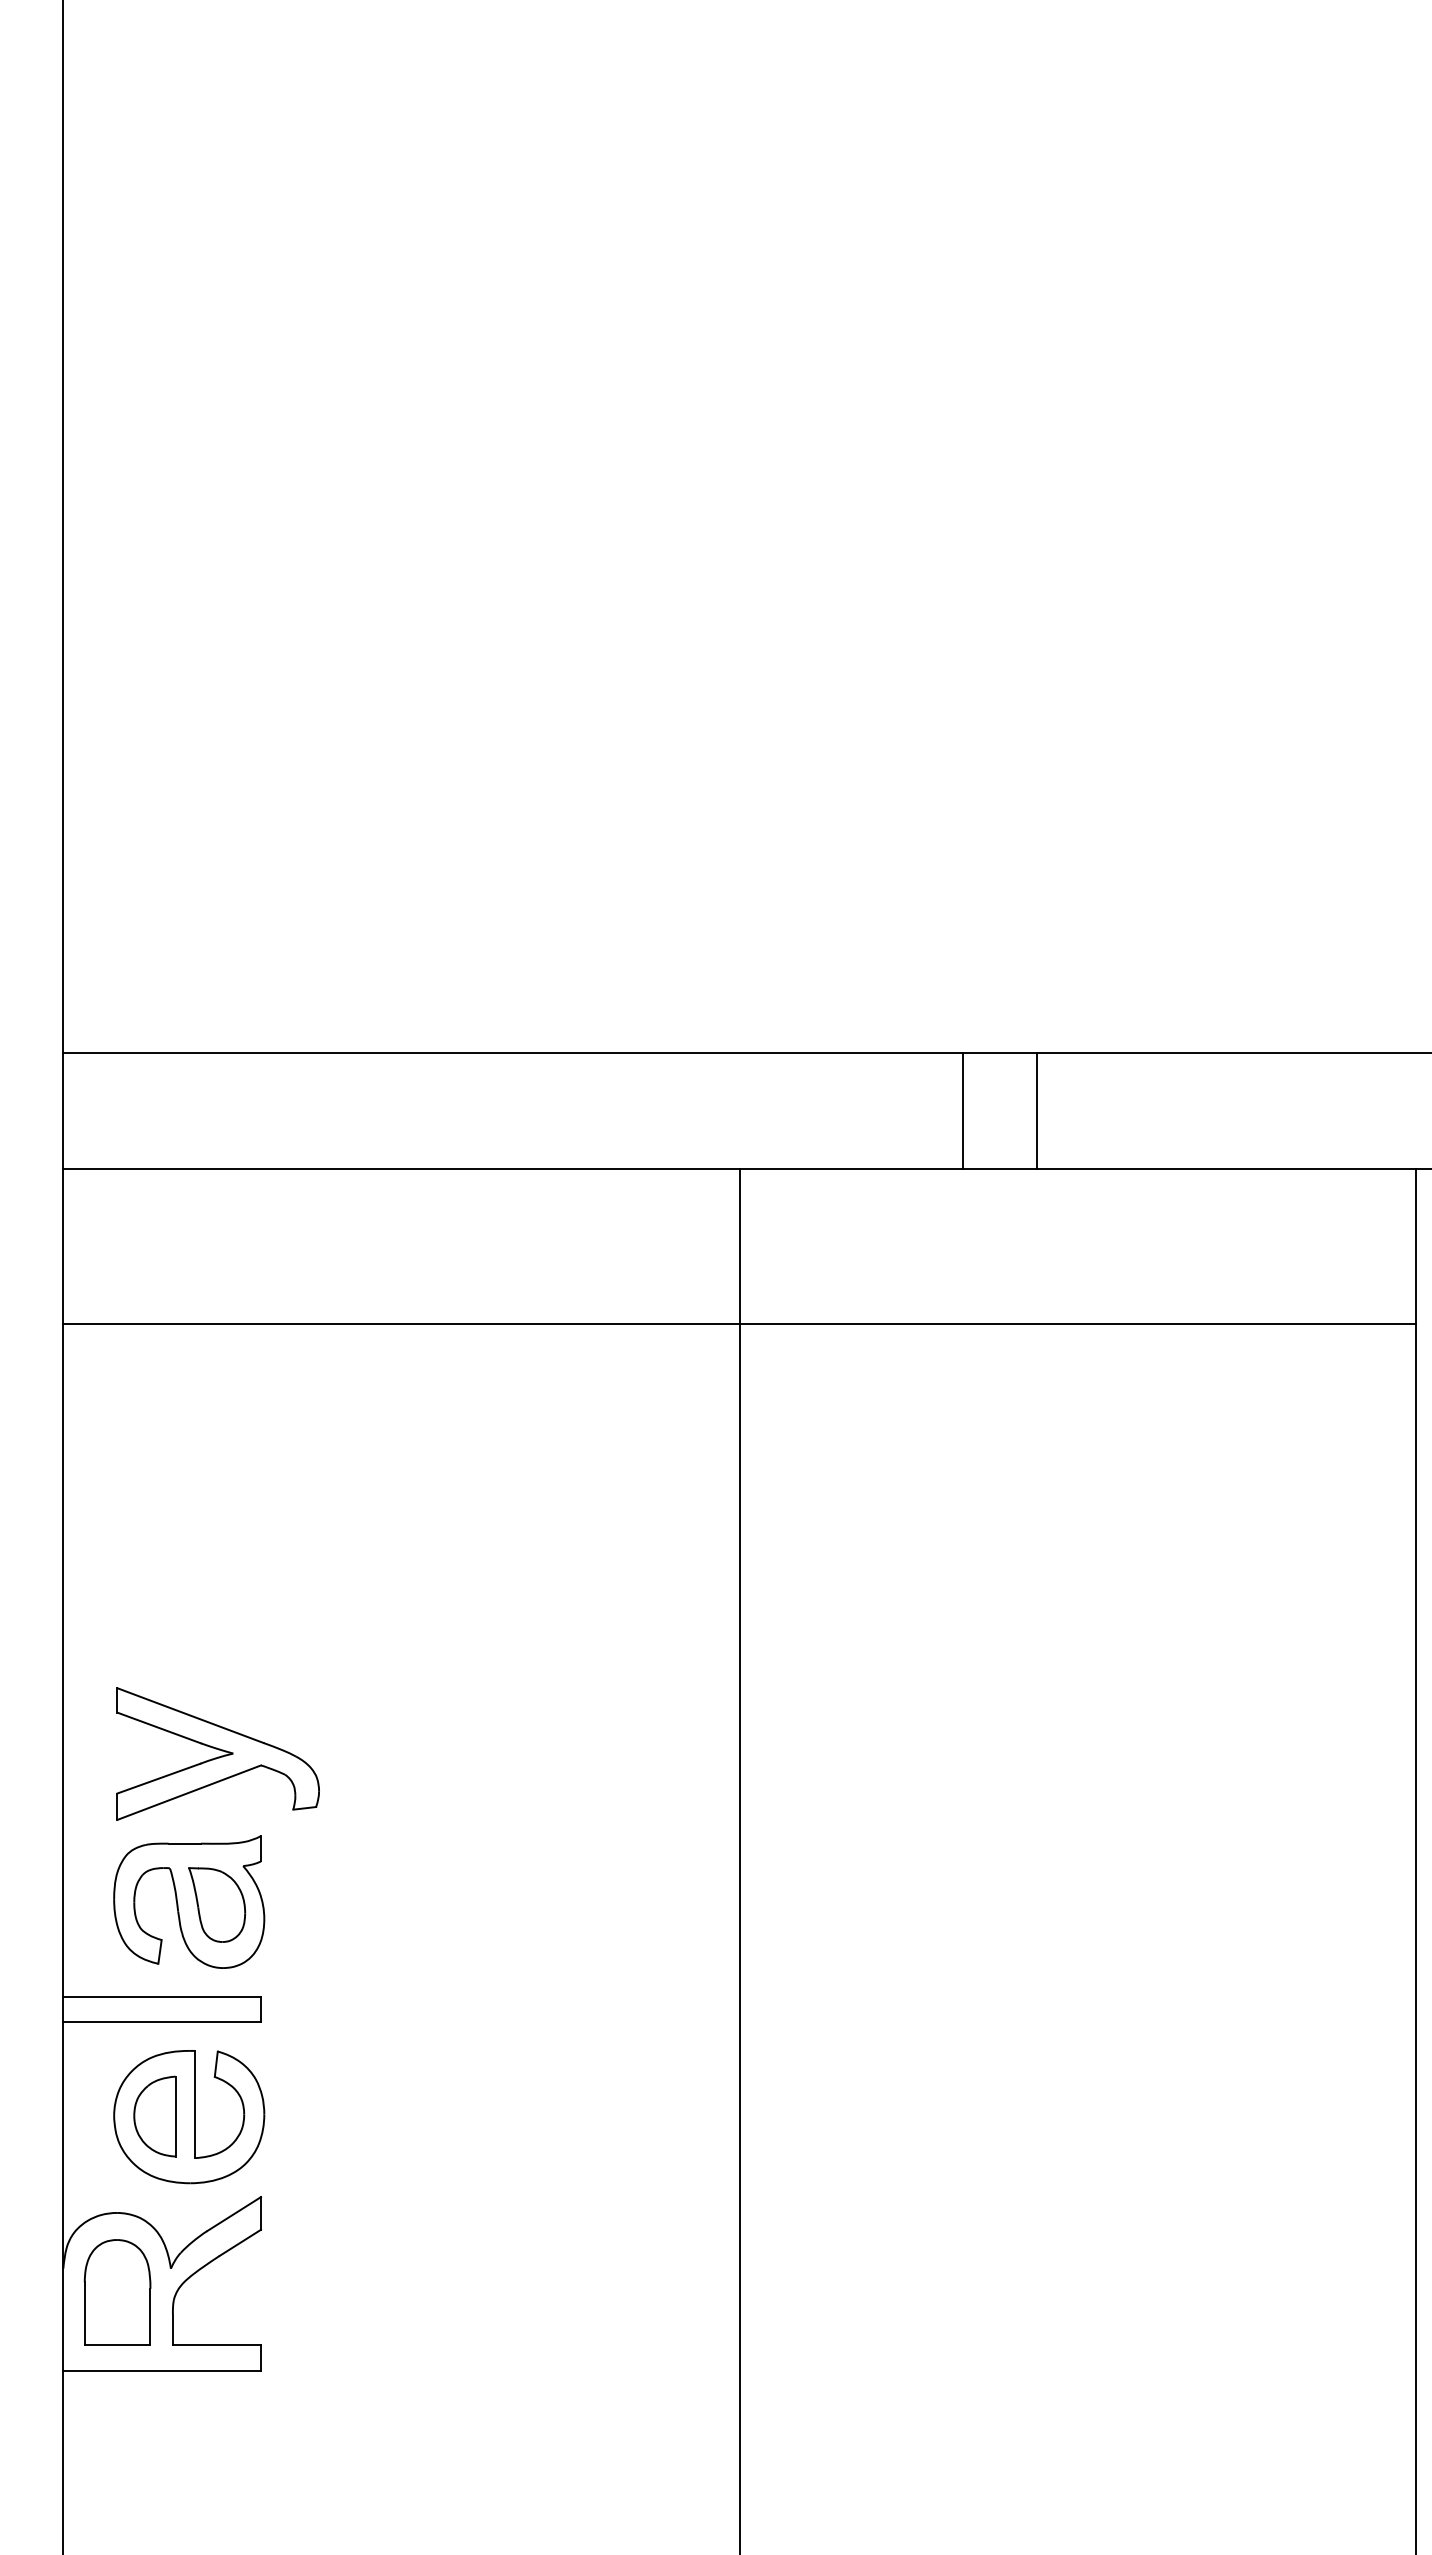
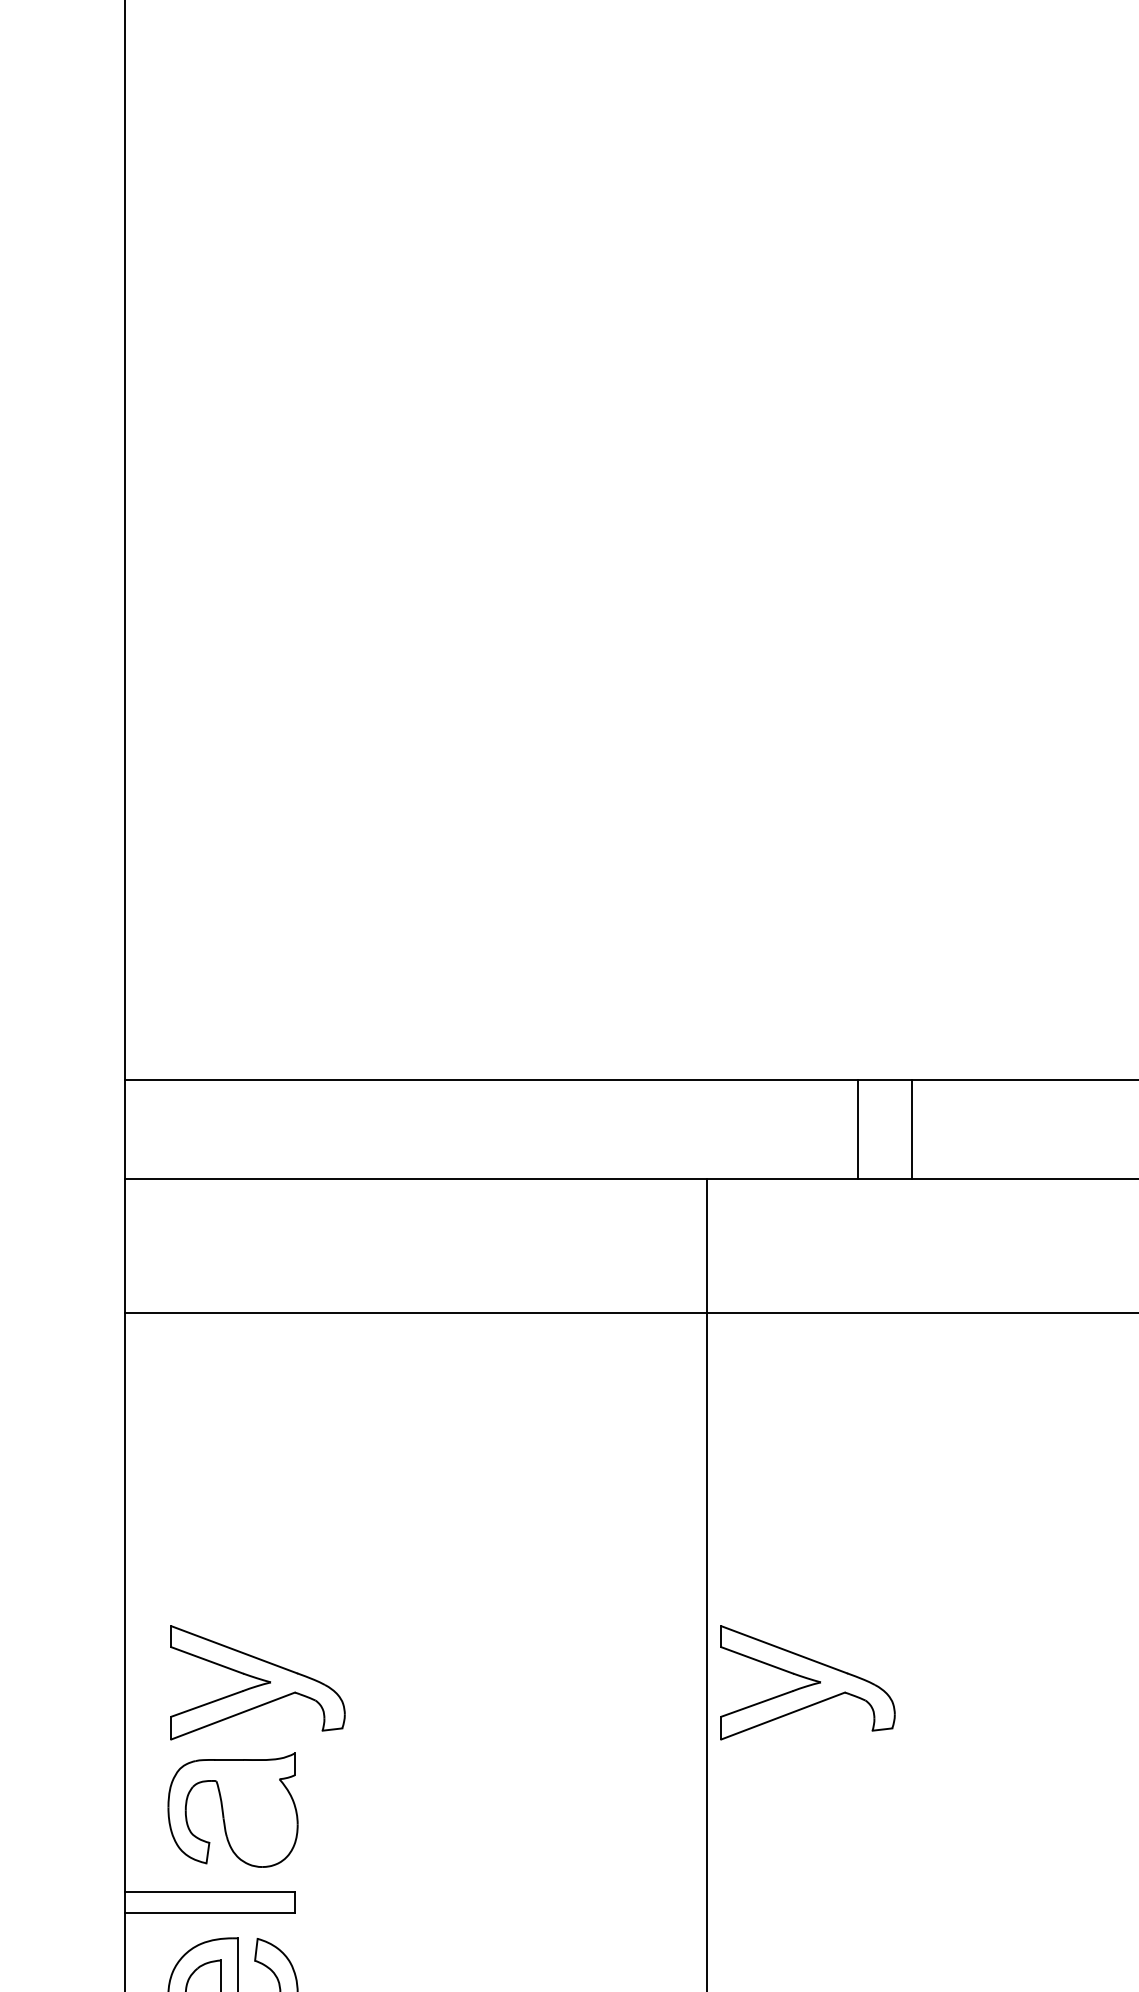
line: (962, 1110) -> (858, 1128), moved
line: (1036, 1110) -> (911, 1128), moved
part: (856, 1753) -> (807, 1682), added
part: (217, 1904) -> (257, 1812), removed

